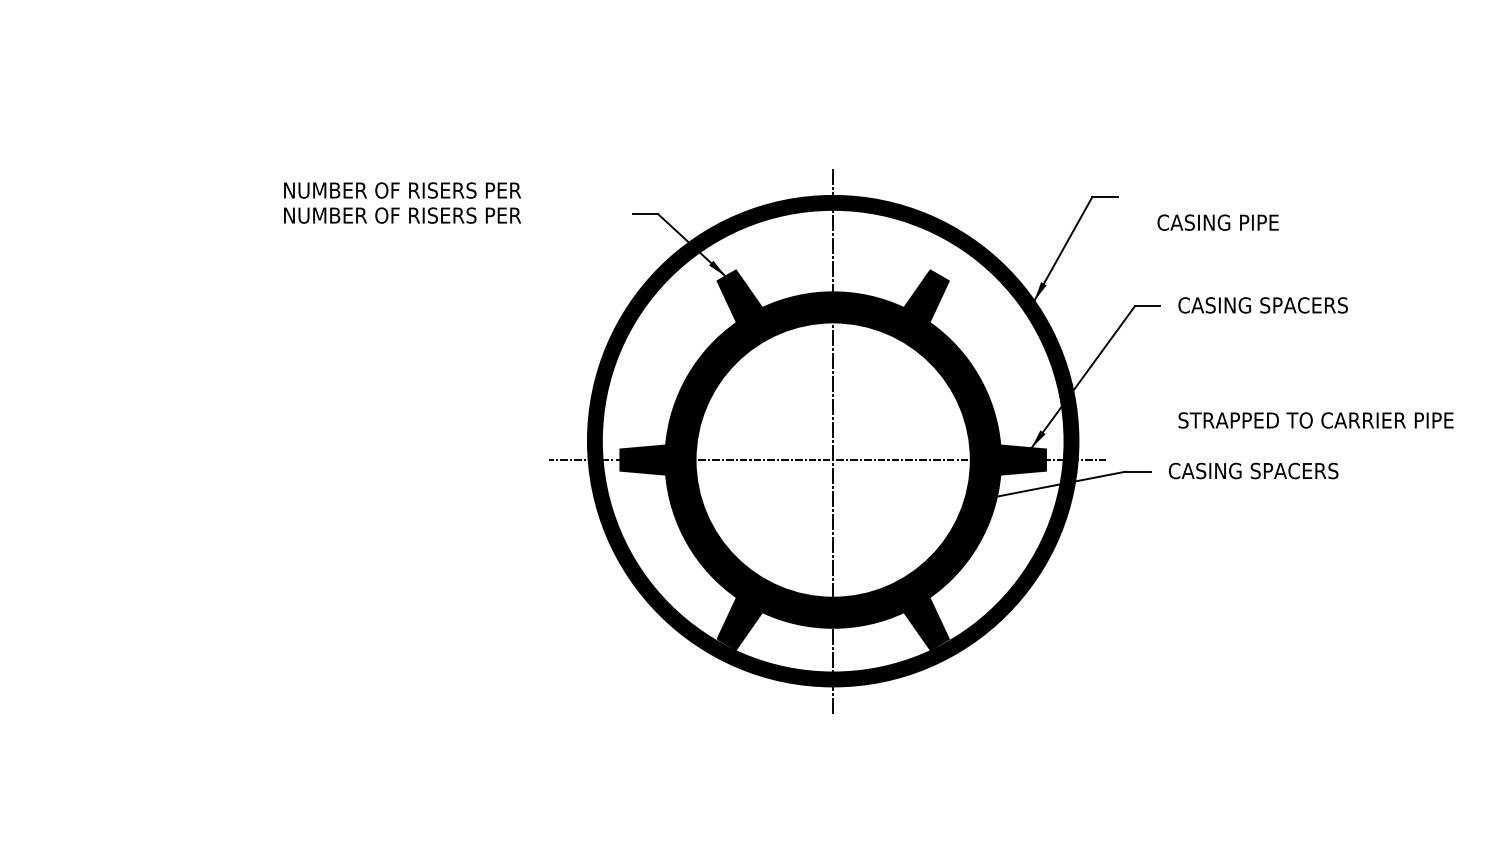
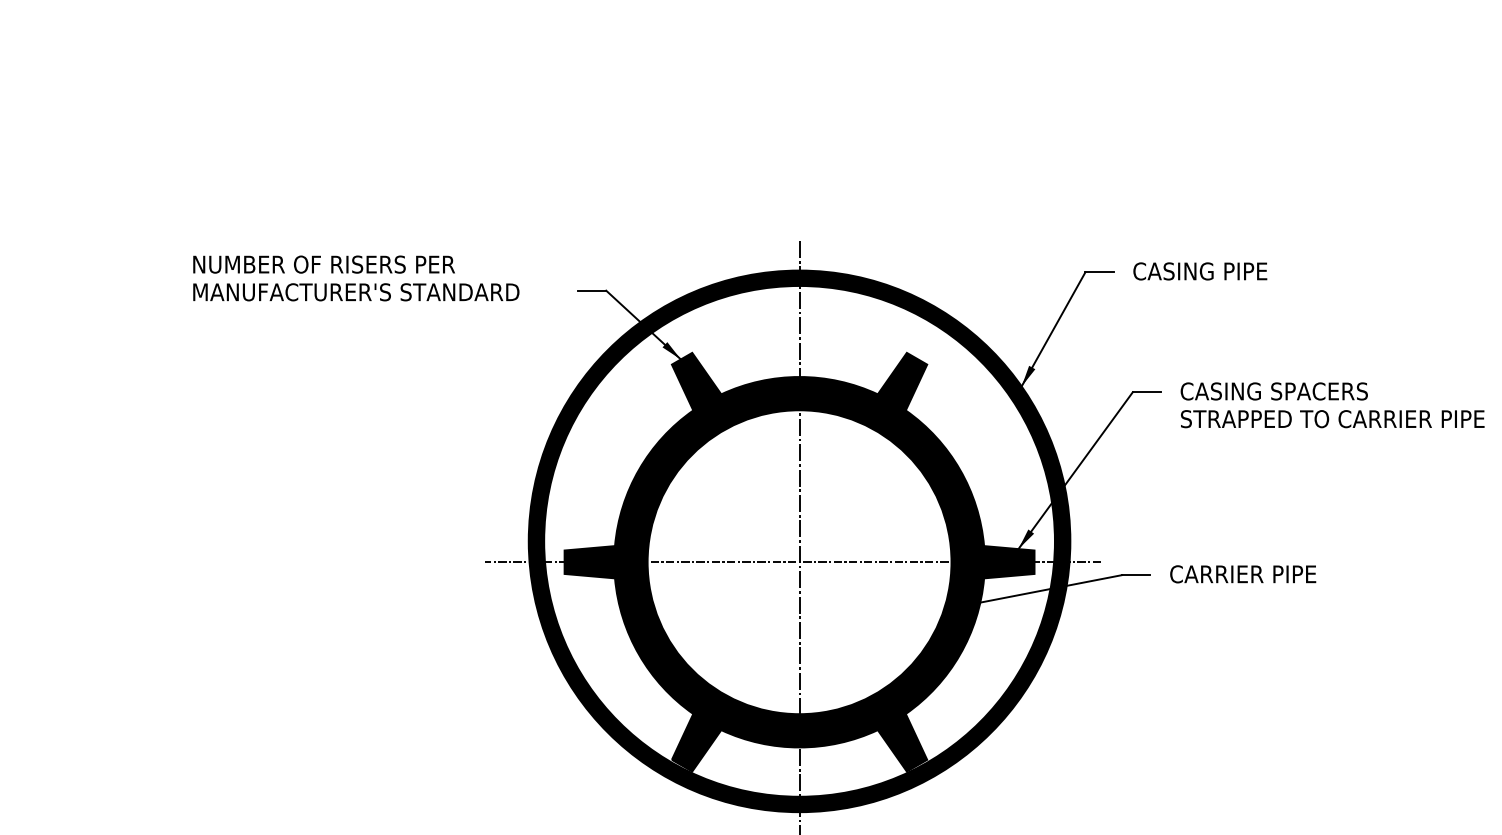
text: (432, 215) -> (357, 292), NUMBER OF RISERS PER -> MANUFACTURER'S STANDARD
text: (1217, 222) -> (1199, 271), moved
text: (1315, 420) -> (1332, 419), moved
text: (1267, 470) -> (1279, 573), CASING SPACERS -> CARRIER PIPE

